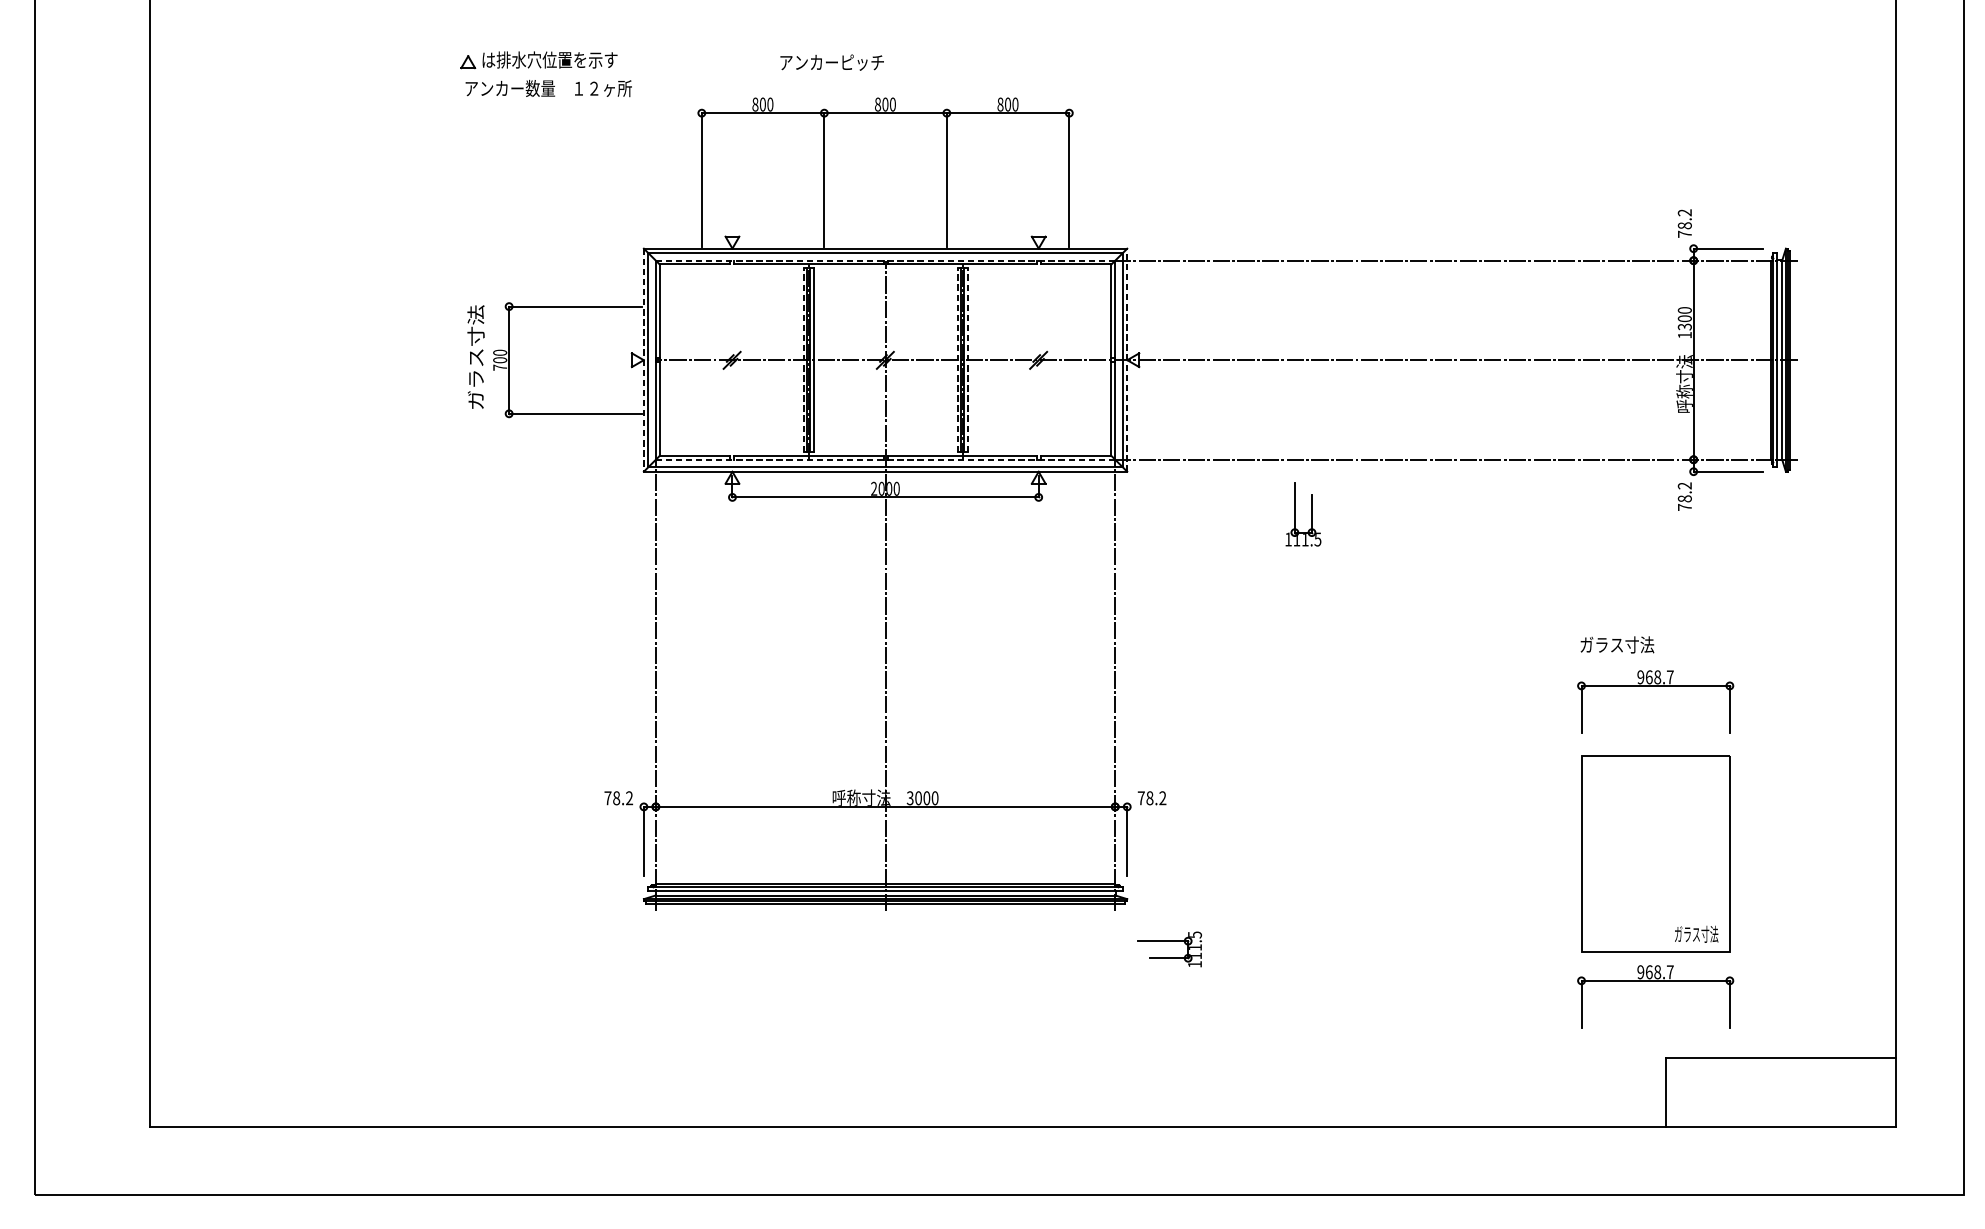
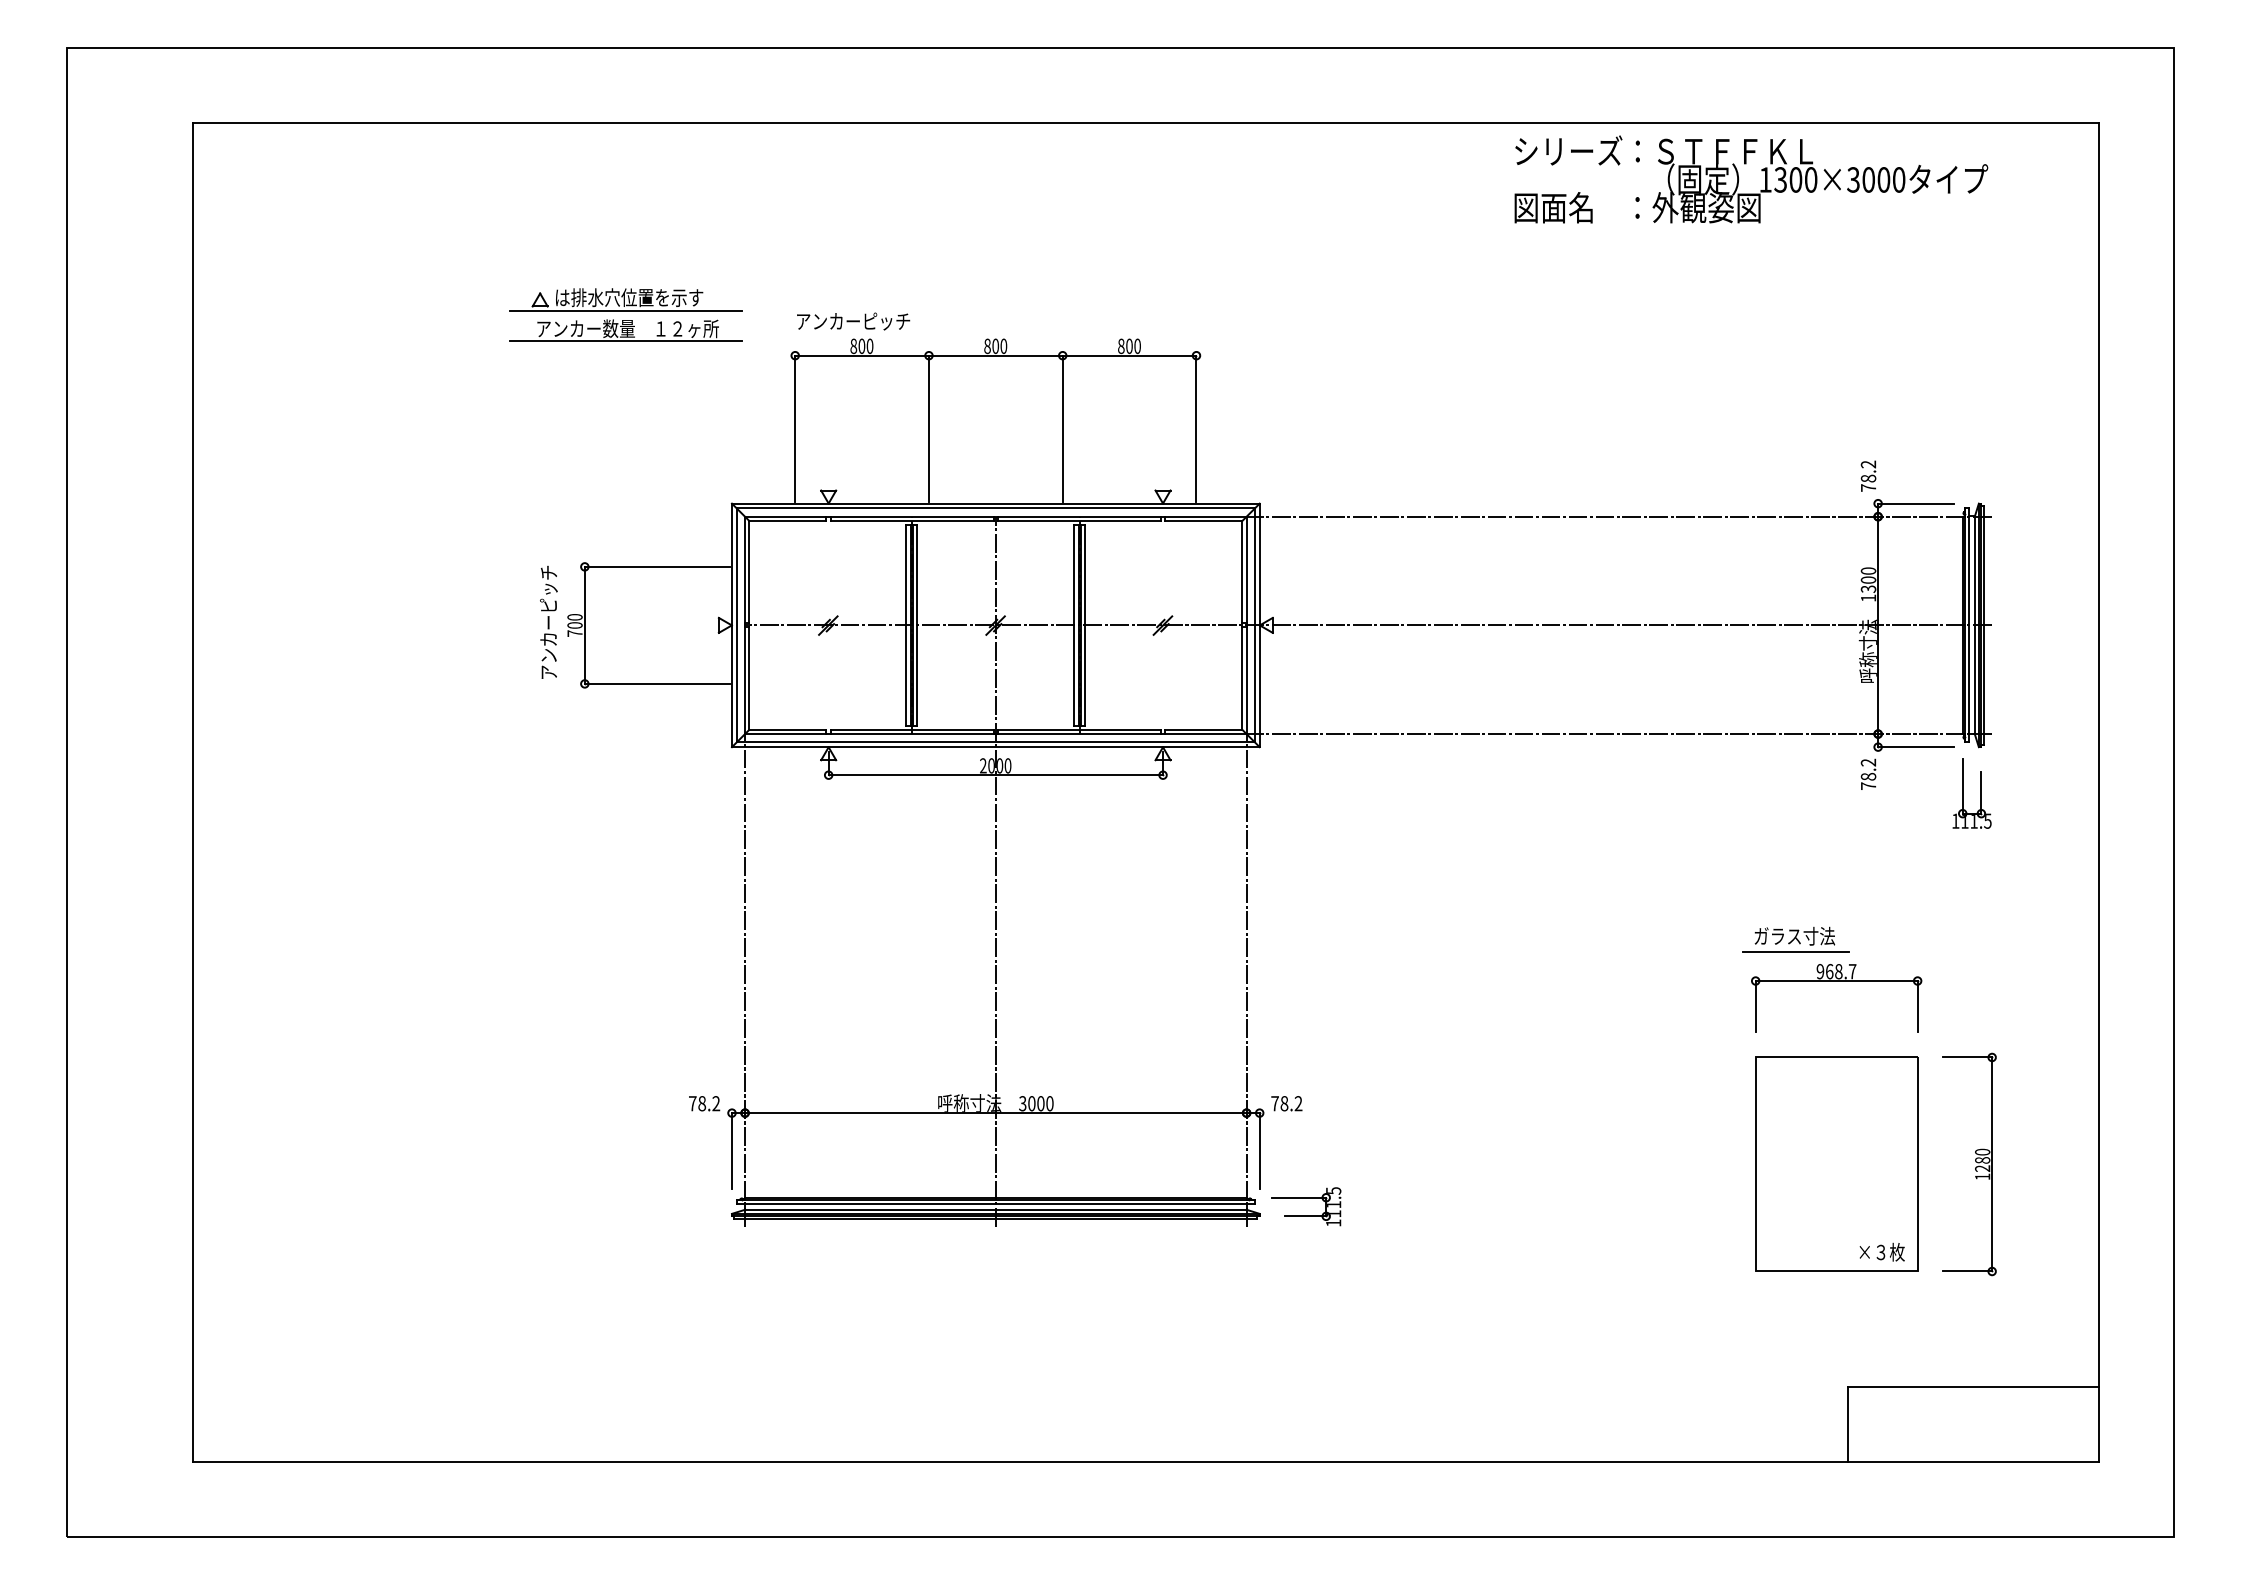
text: (832, 62) -> (853, 321), moved
line: (546, 72) -> (625, 311), added
line: (546, 100) -> (625, 341), added
line: (885, 260) -> (995, 516), dashed -> solid
text: (475, 356) -> (548, 621), ガラス寸法 -> アンカーピッチ
line: (803, 359) -> (906, 624), dashed -> solid
line: (957, 359) -> (1074, 624), dashed -> solid
line: (967, 359) -> (1085, 624), dashed -> solid
line: (643, 360) -> (731, 625), dashed -> solid
line: (1127, 360) -> (1259, 625), dashed -> solid
line: (885, 460) -> (995, 734), dashed -> solid
part: (1295, 514) -> (1963, 793), moved
line: (1617, 658) -> (1795, 951), added
part: (1782, 851) -> (1975, 1161), added
text: (1696, 933) -> (1881, 1251), ガラス寸法 -> ×３枚
part: (1170, 941) -> (1306, 1198), moved
part: (1655, 981) -> (1836, 1303), removed

